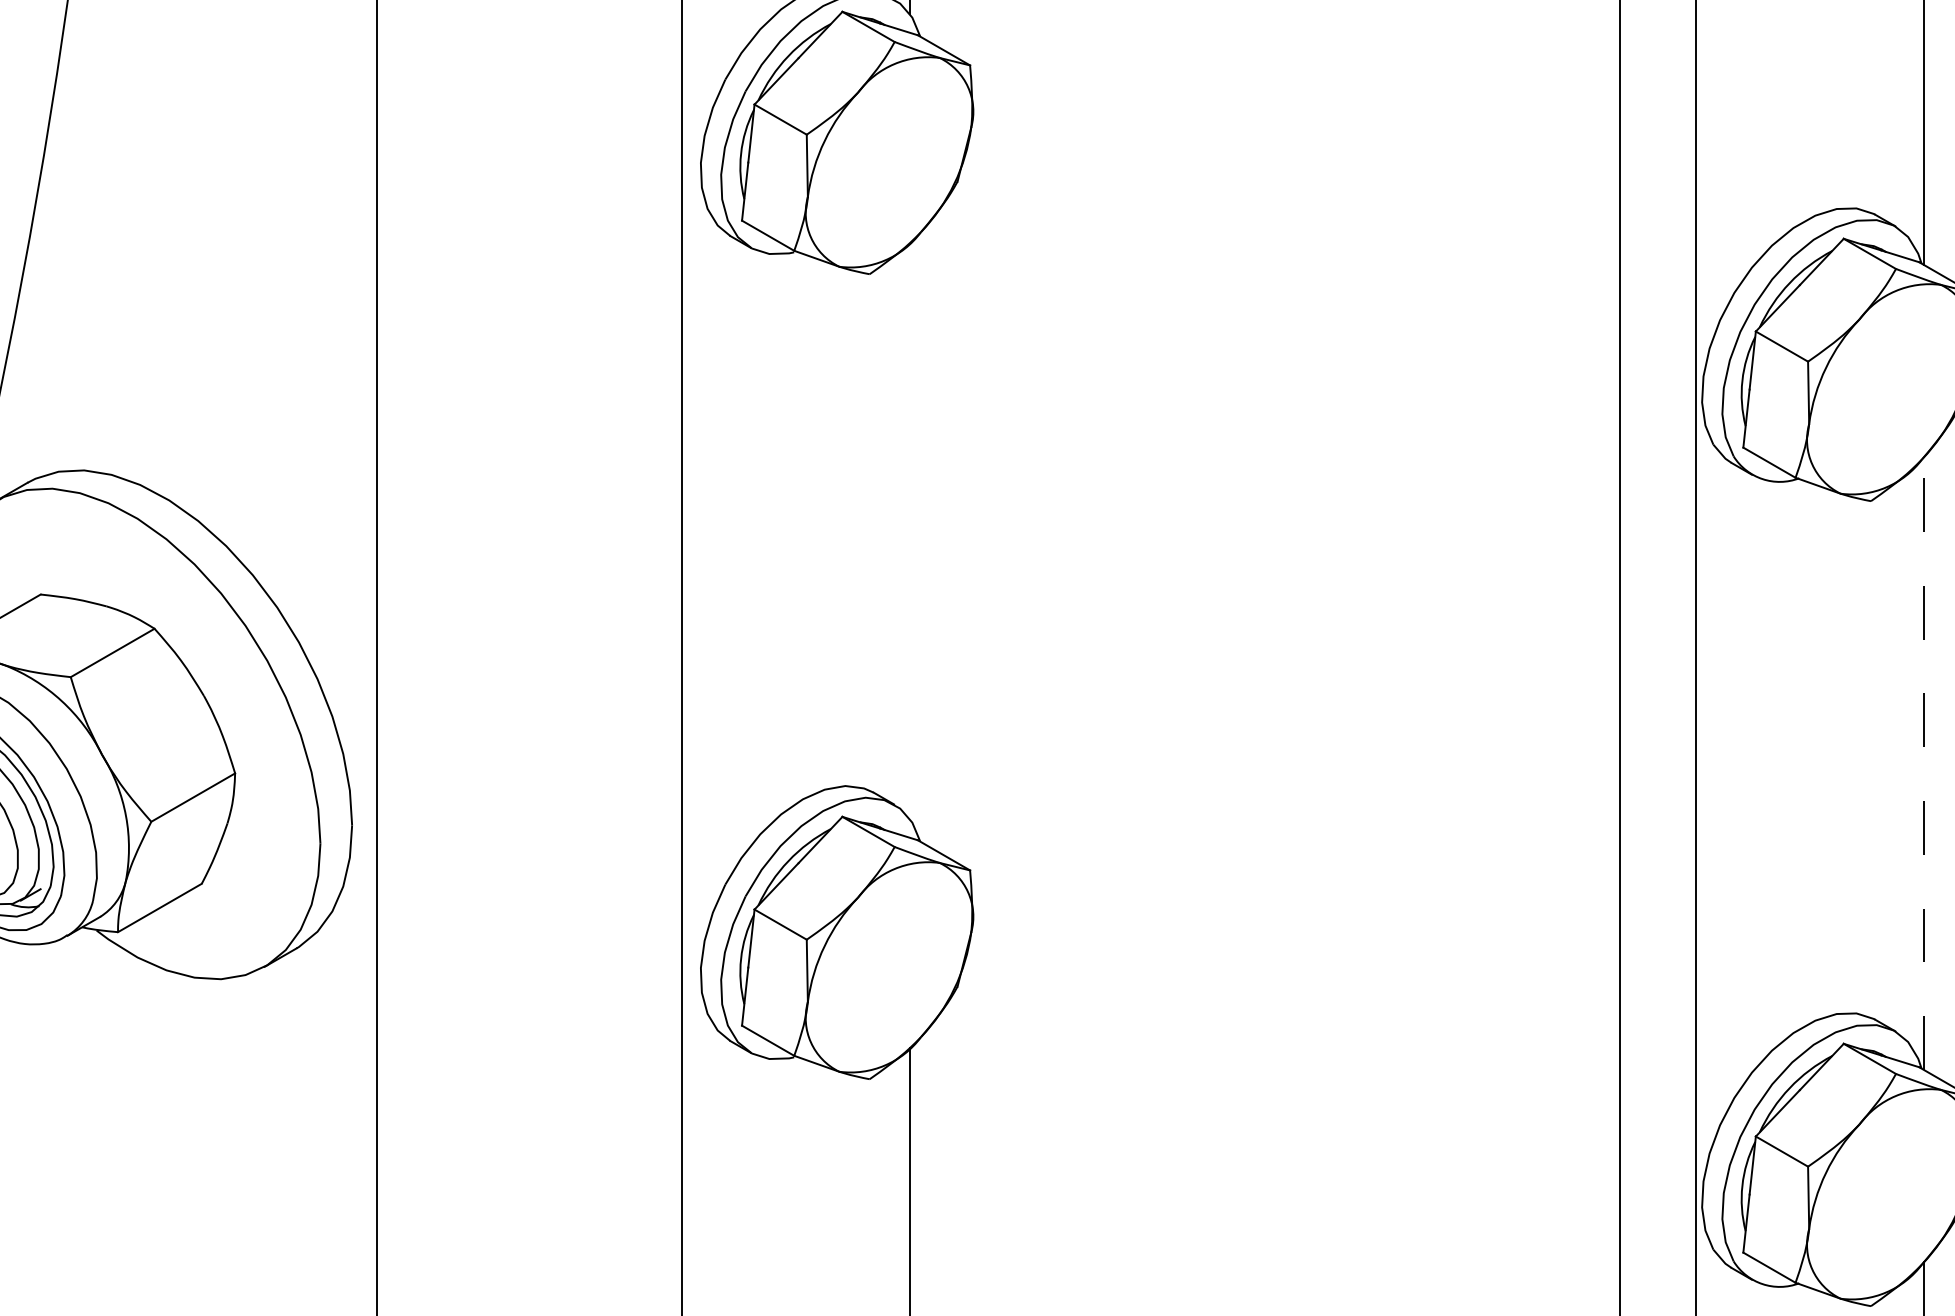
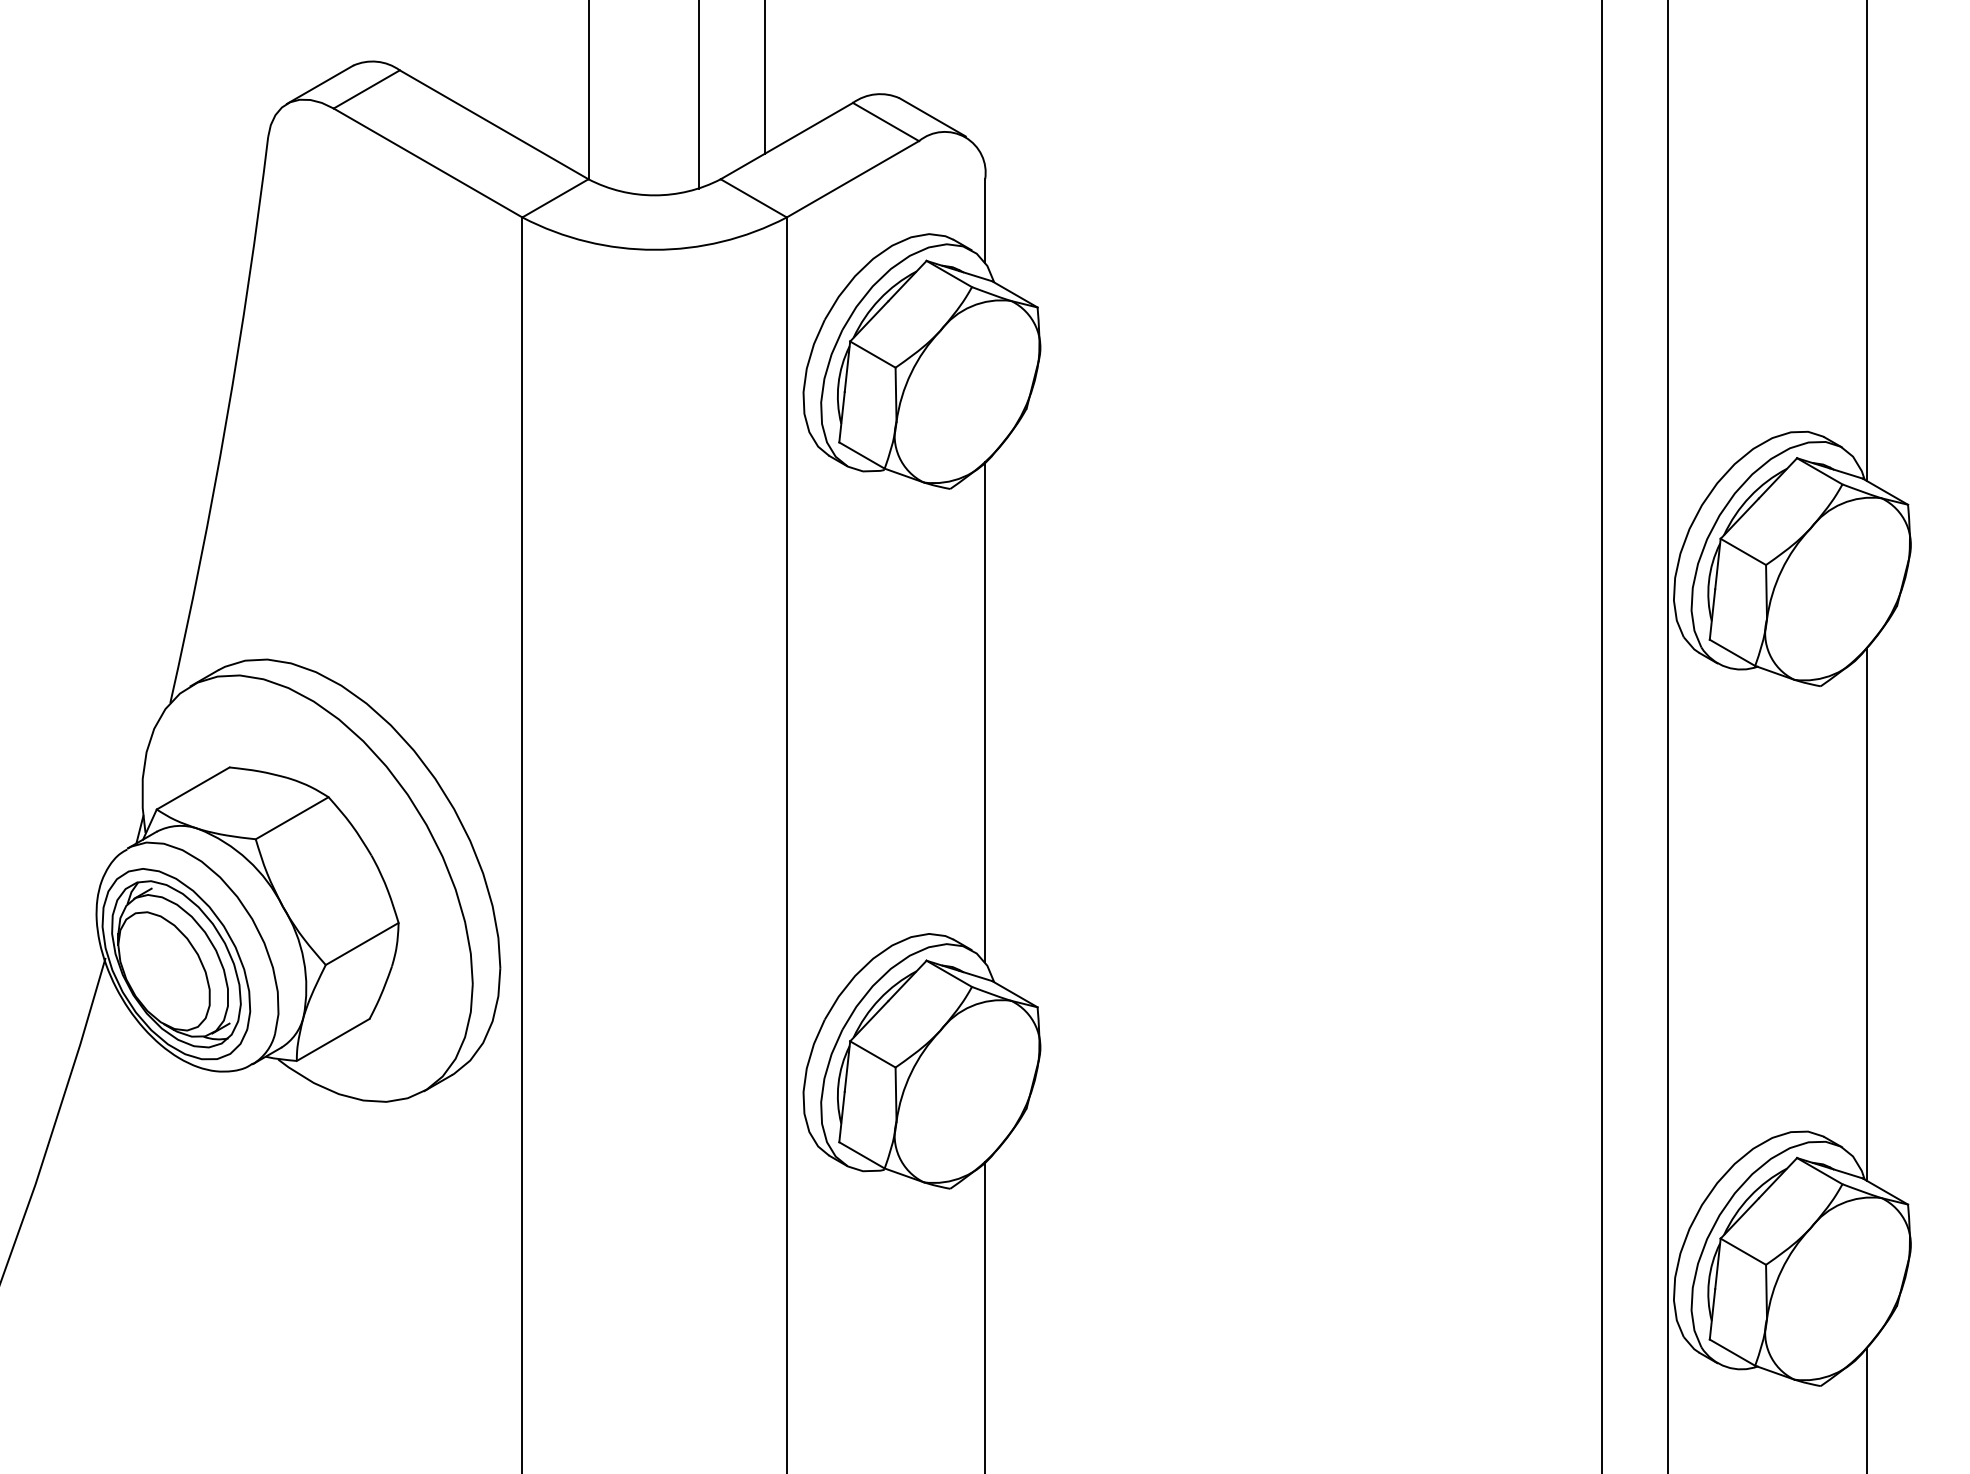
line: (910, 530) -> (985, 711), added
line: (1923, 762) -> (1866, 913), dashed -> solid

